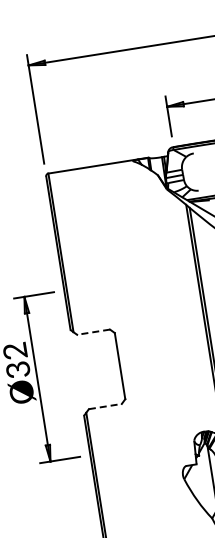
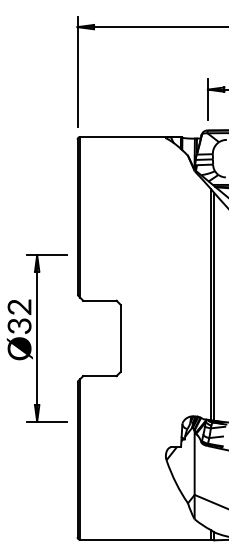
line: (93, 332) -> (99, 300), dashed -> solid
line: (104, 407) -> (99, 376), dashed -> solid

